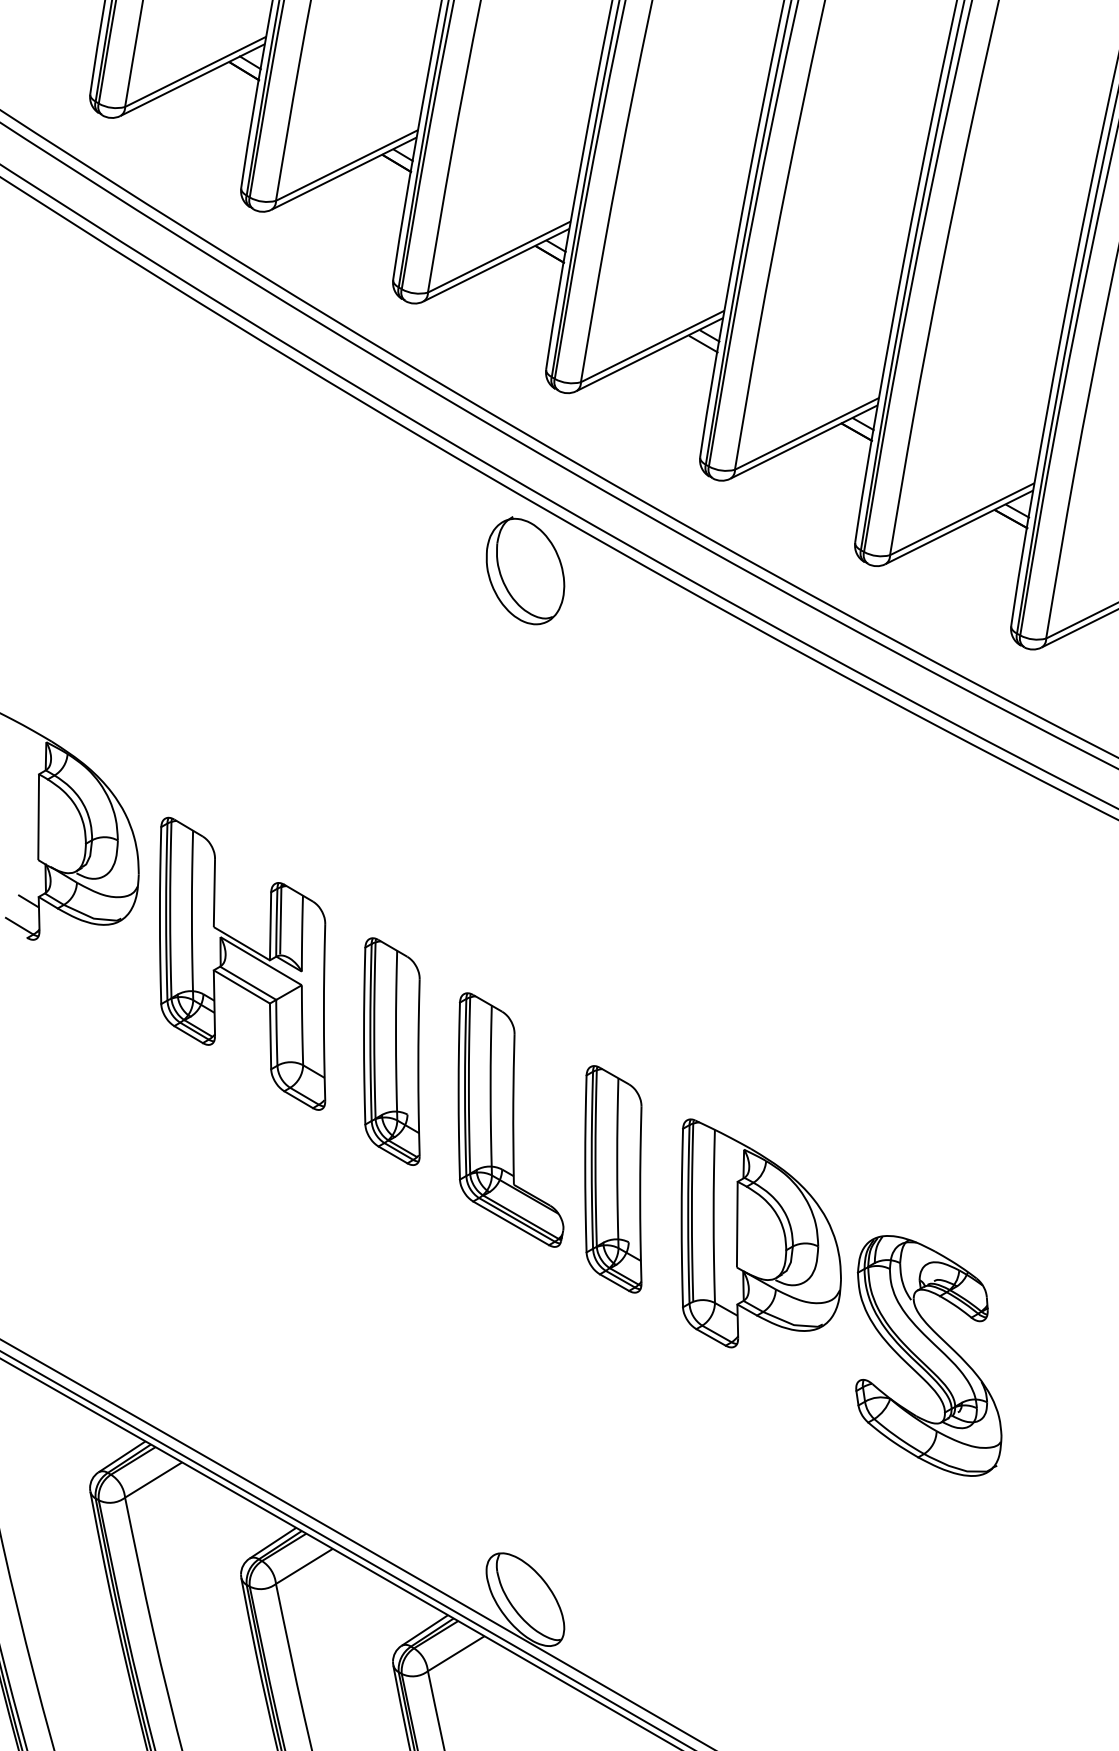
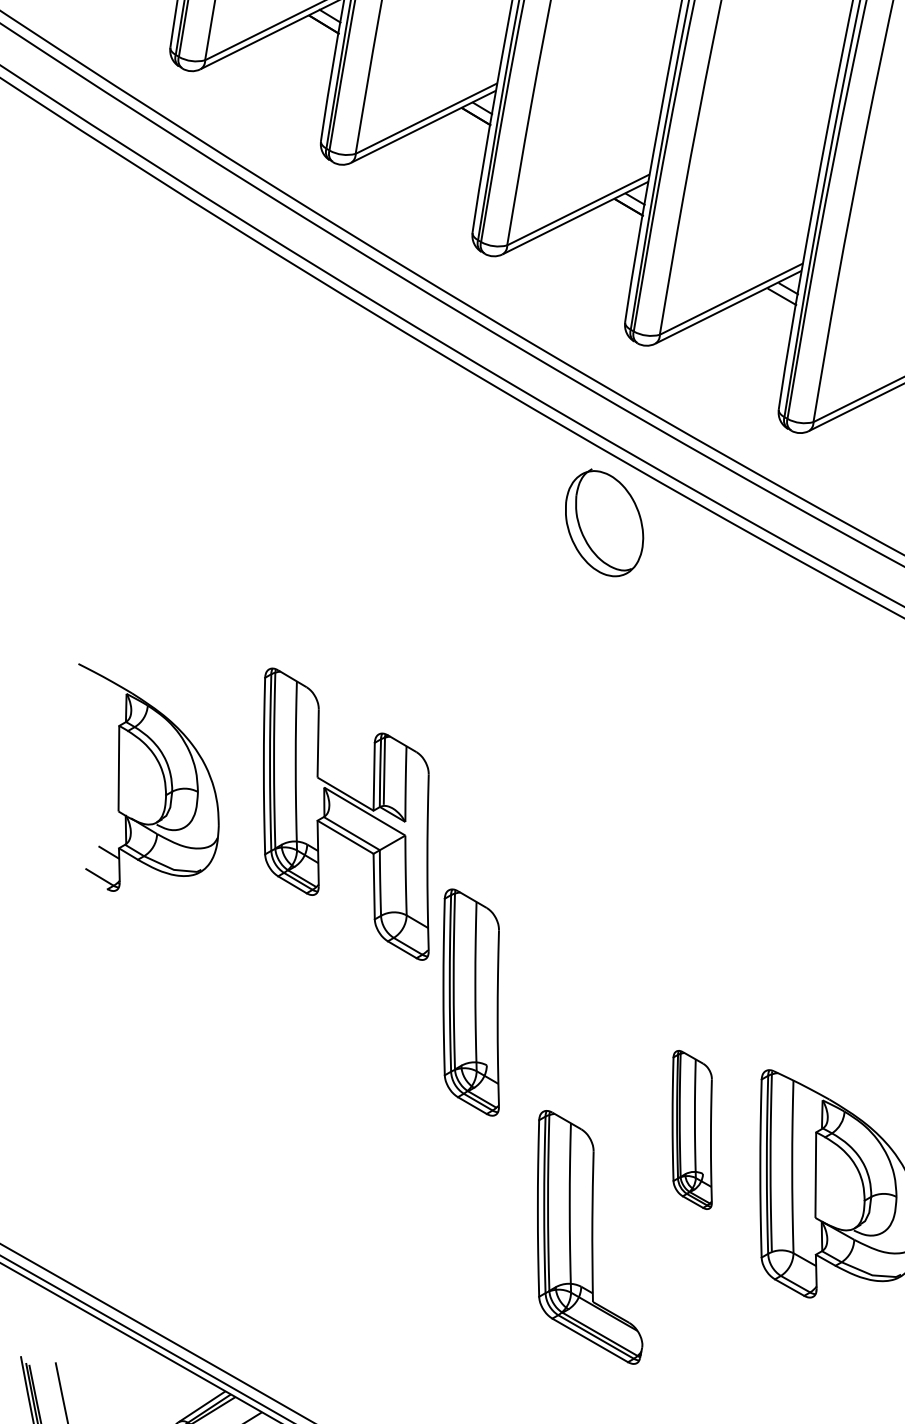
part: (242, 963) -> (346, 813), moved
part: (510, 1119) -> (589, 1236), moved
part: (613, 1179) -> (692, 1130), size x0.7

